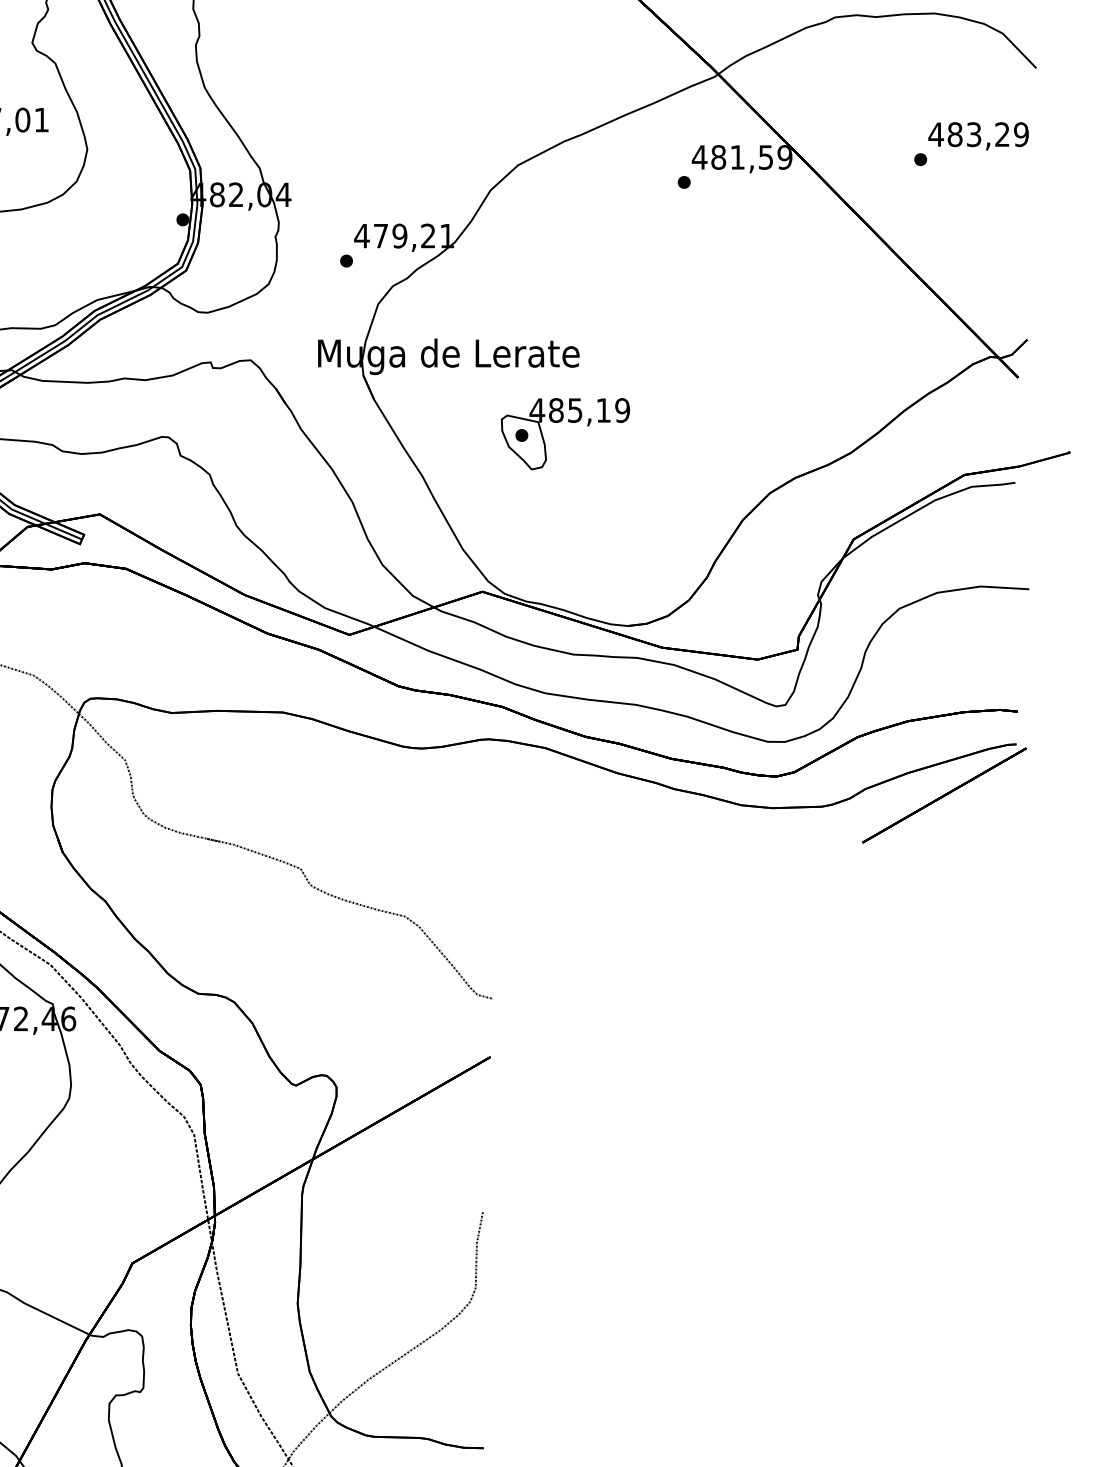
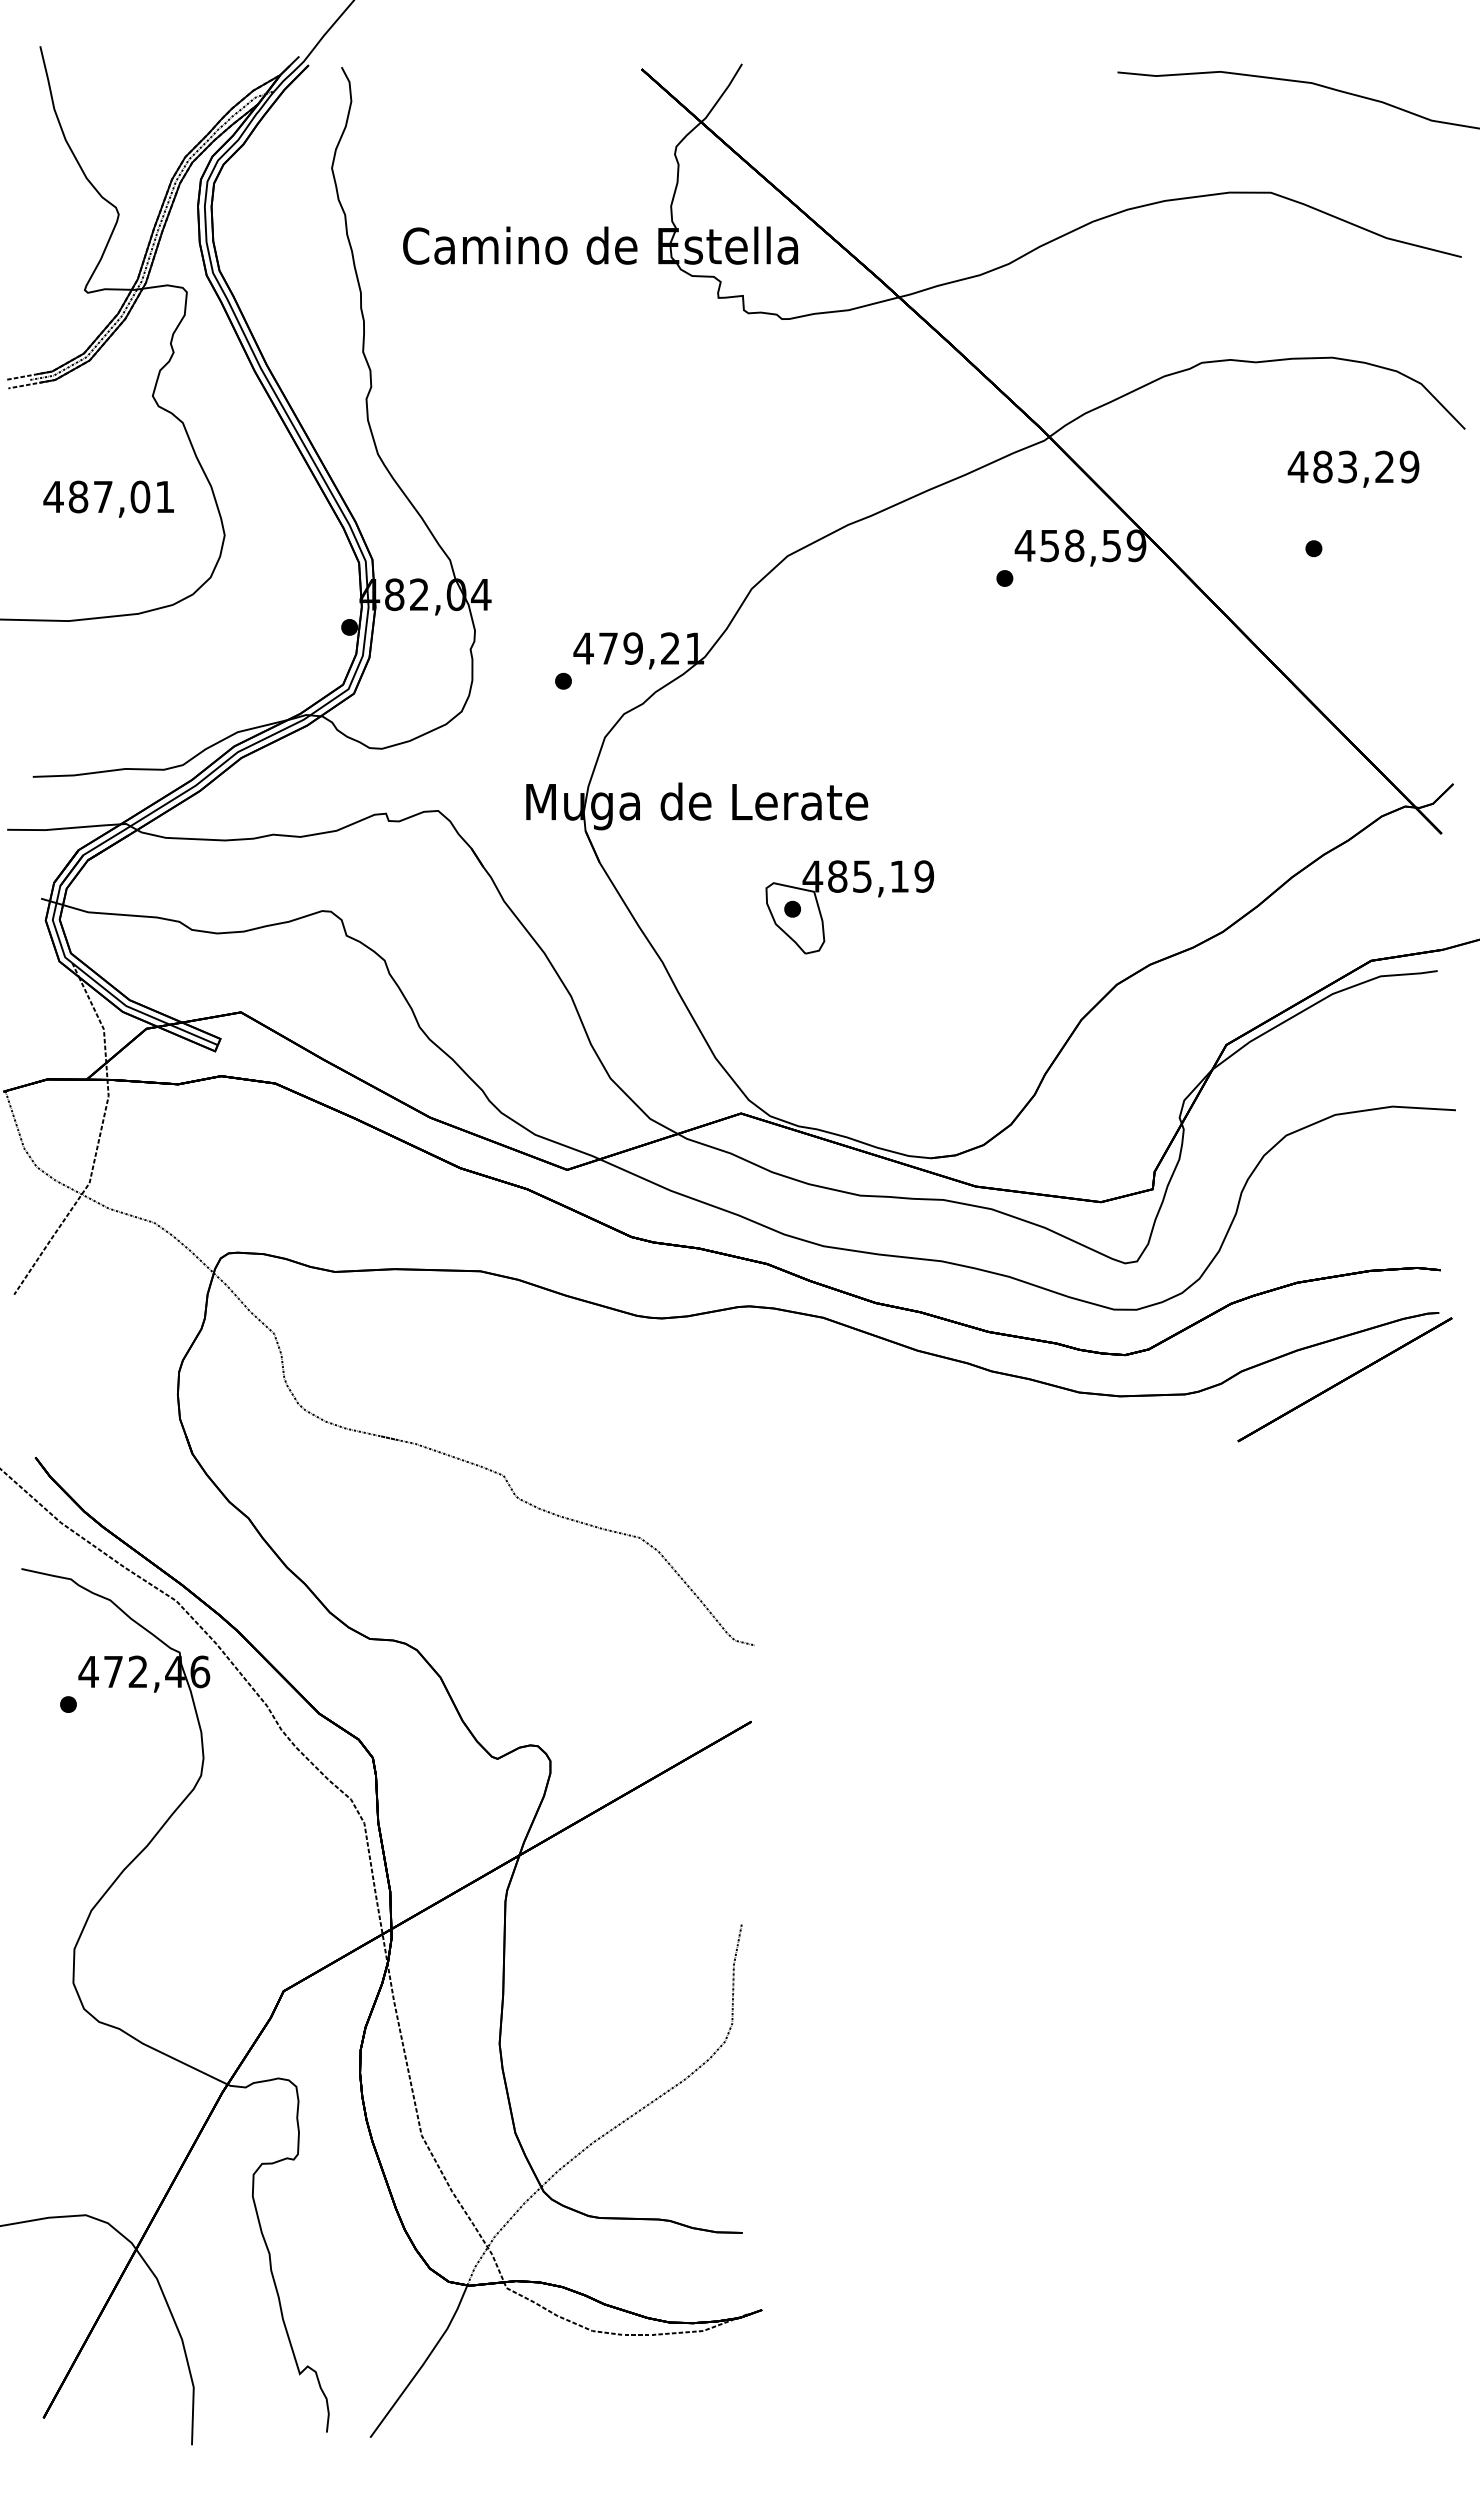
text: (978, 135) -> (1353, 468), moved
text: (728, 157) -> (1062, 545), 481,59 -> 458,59

